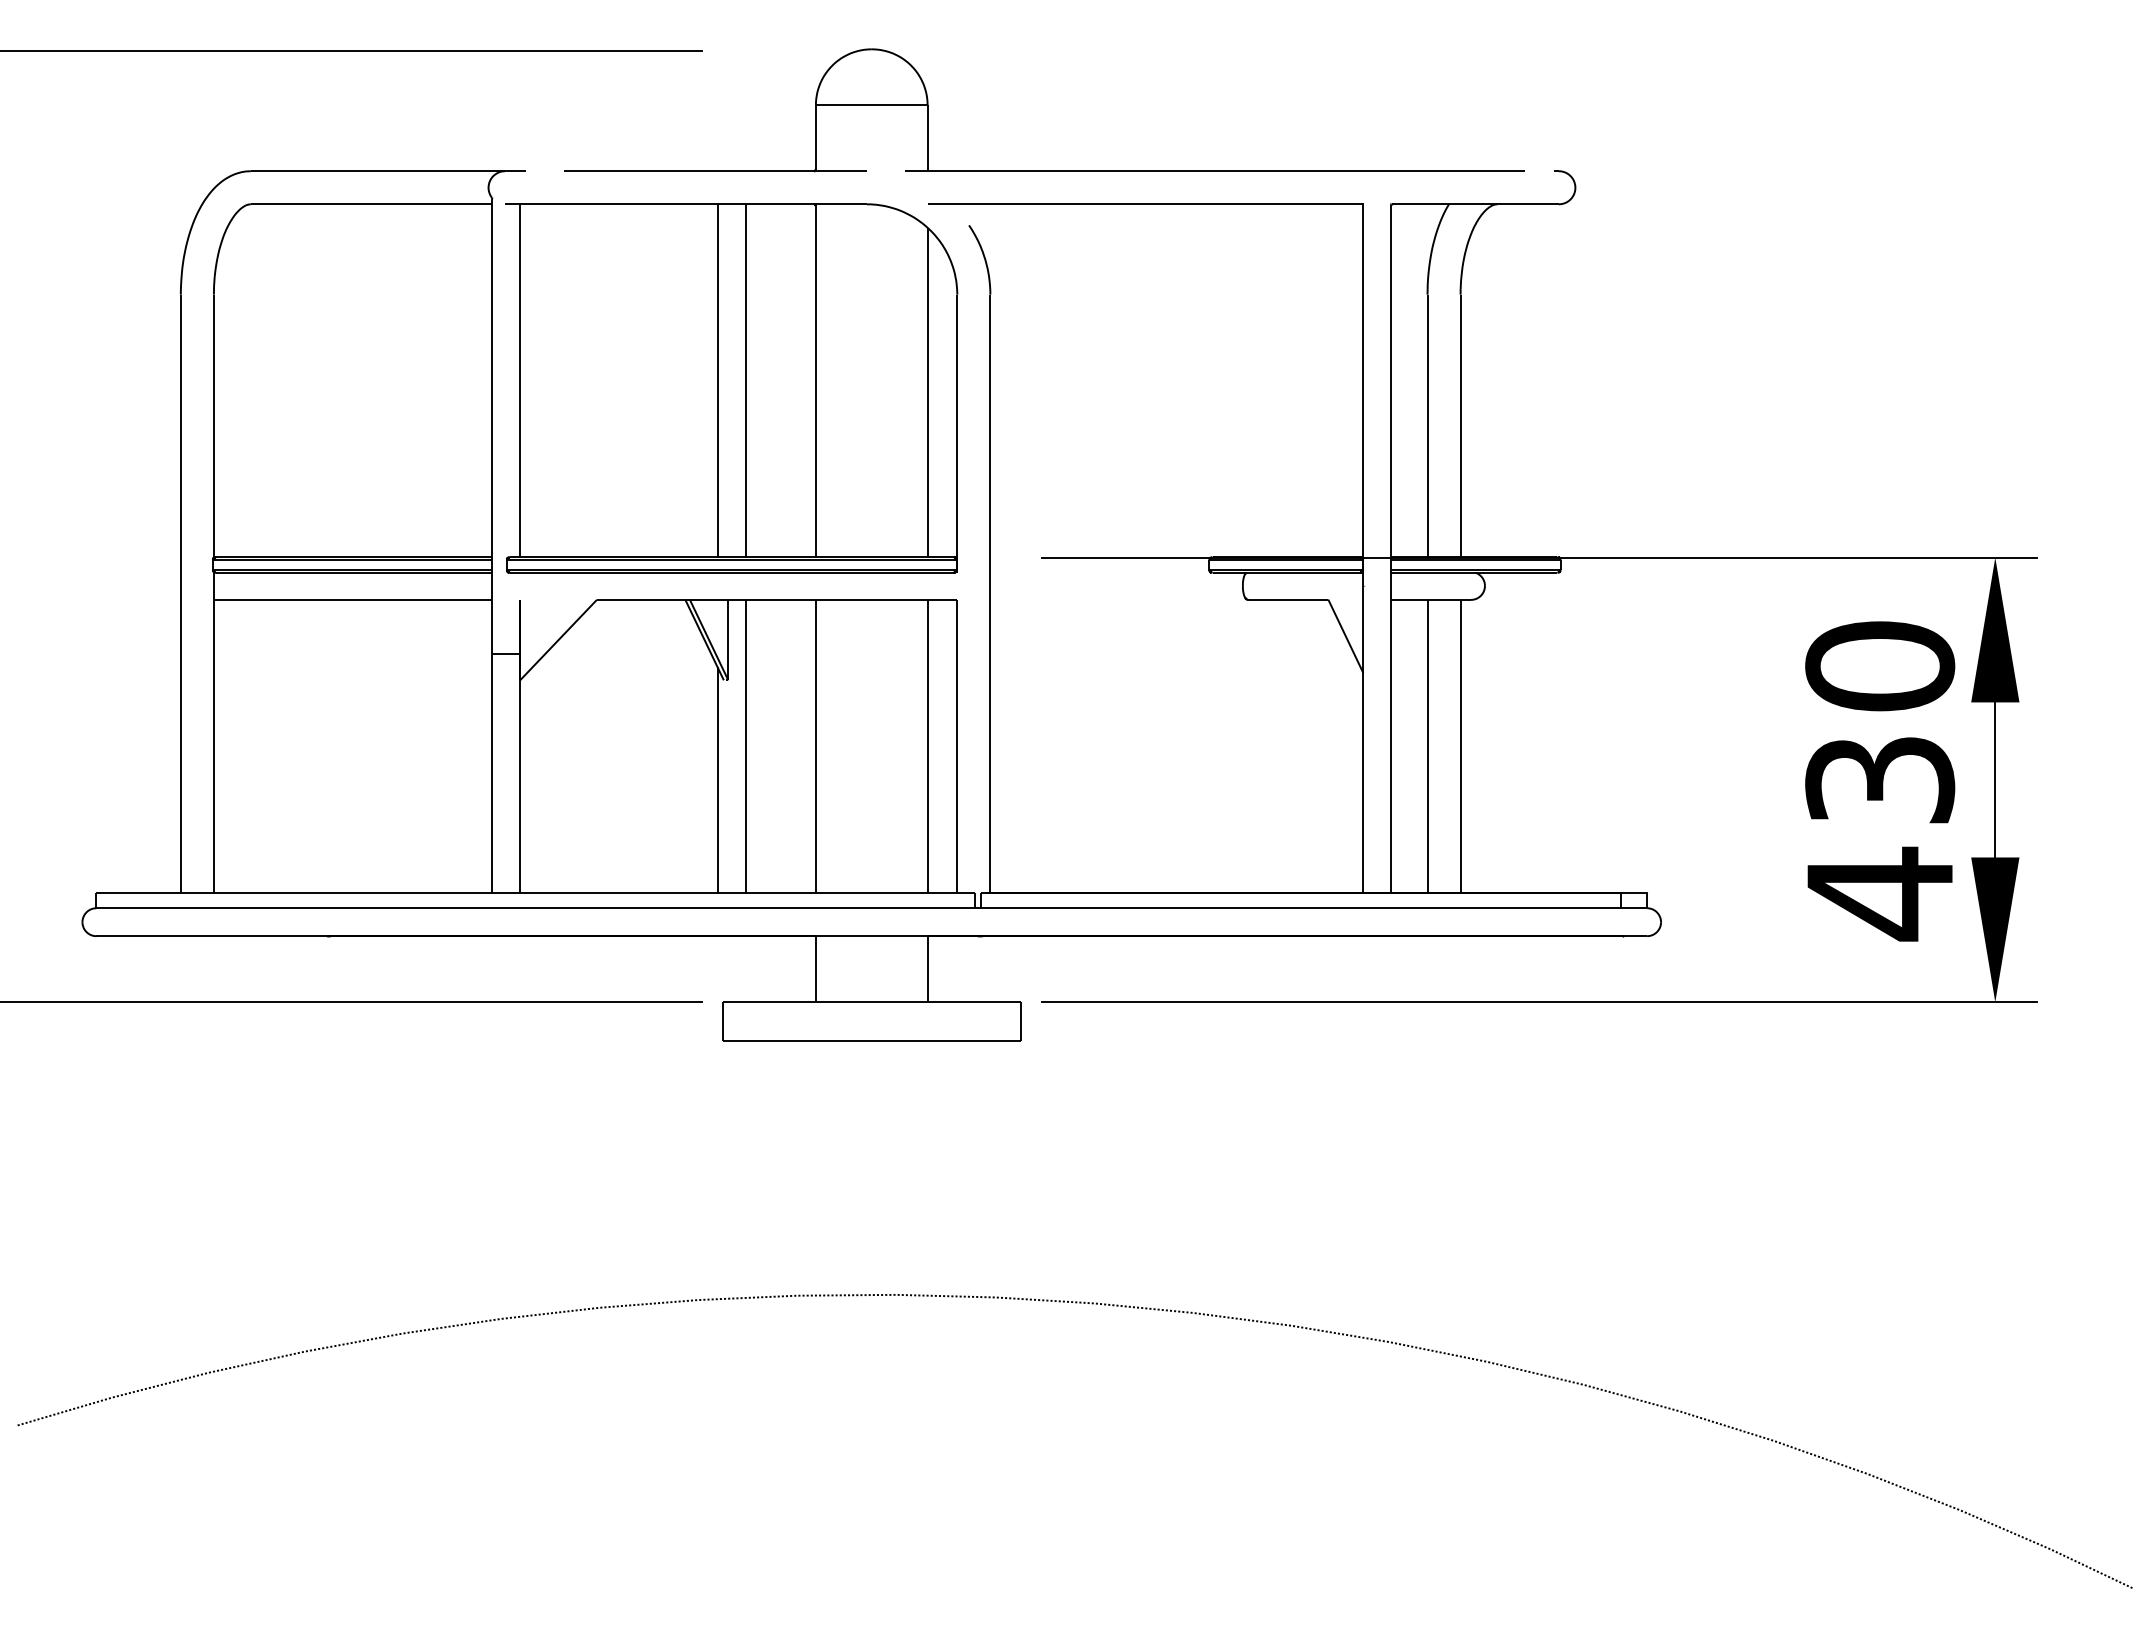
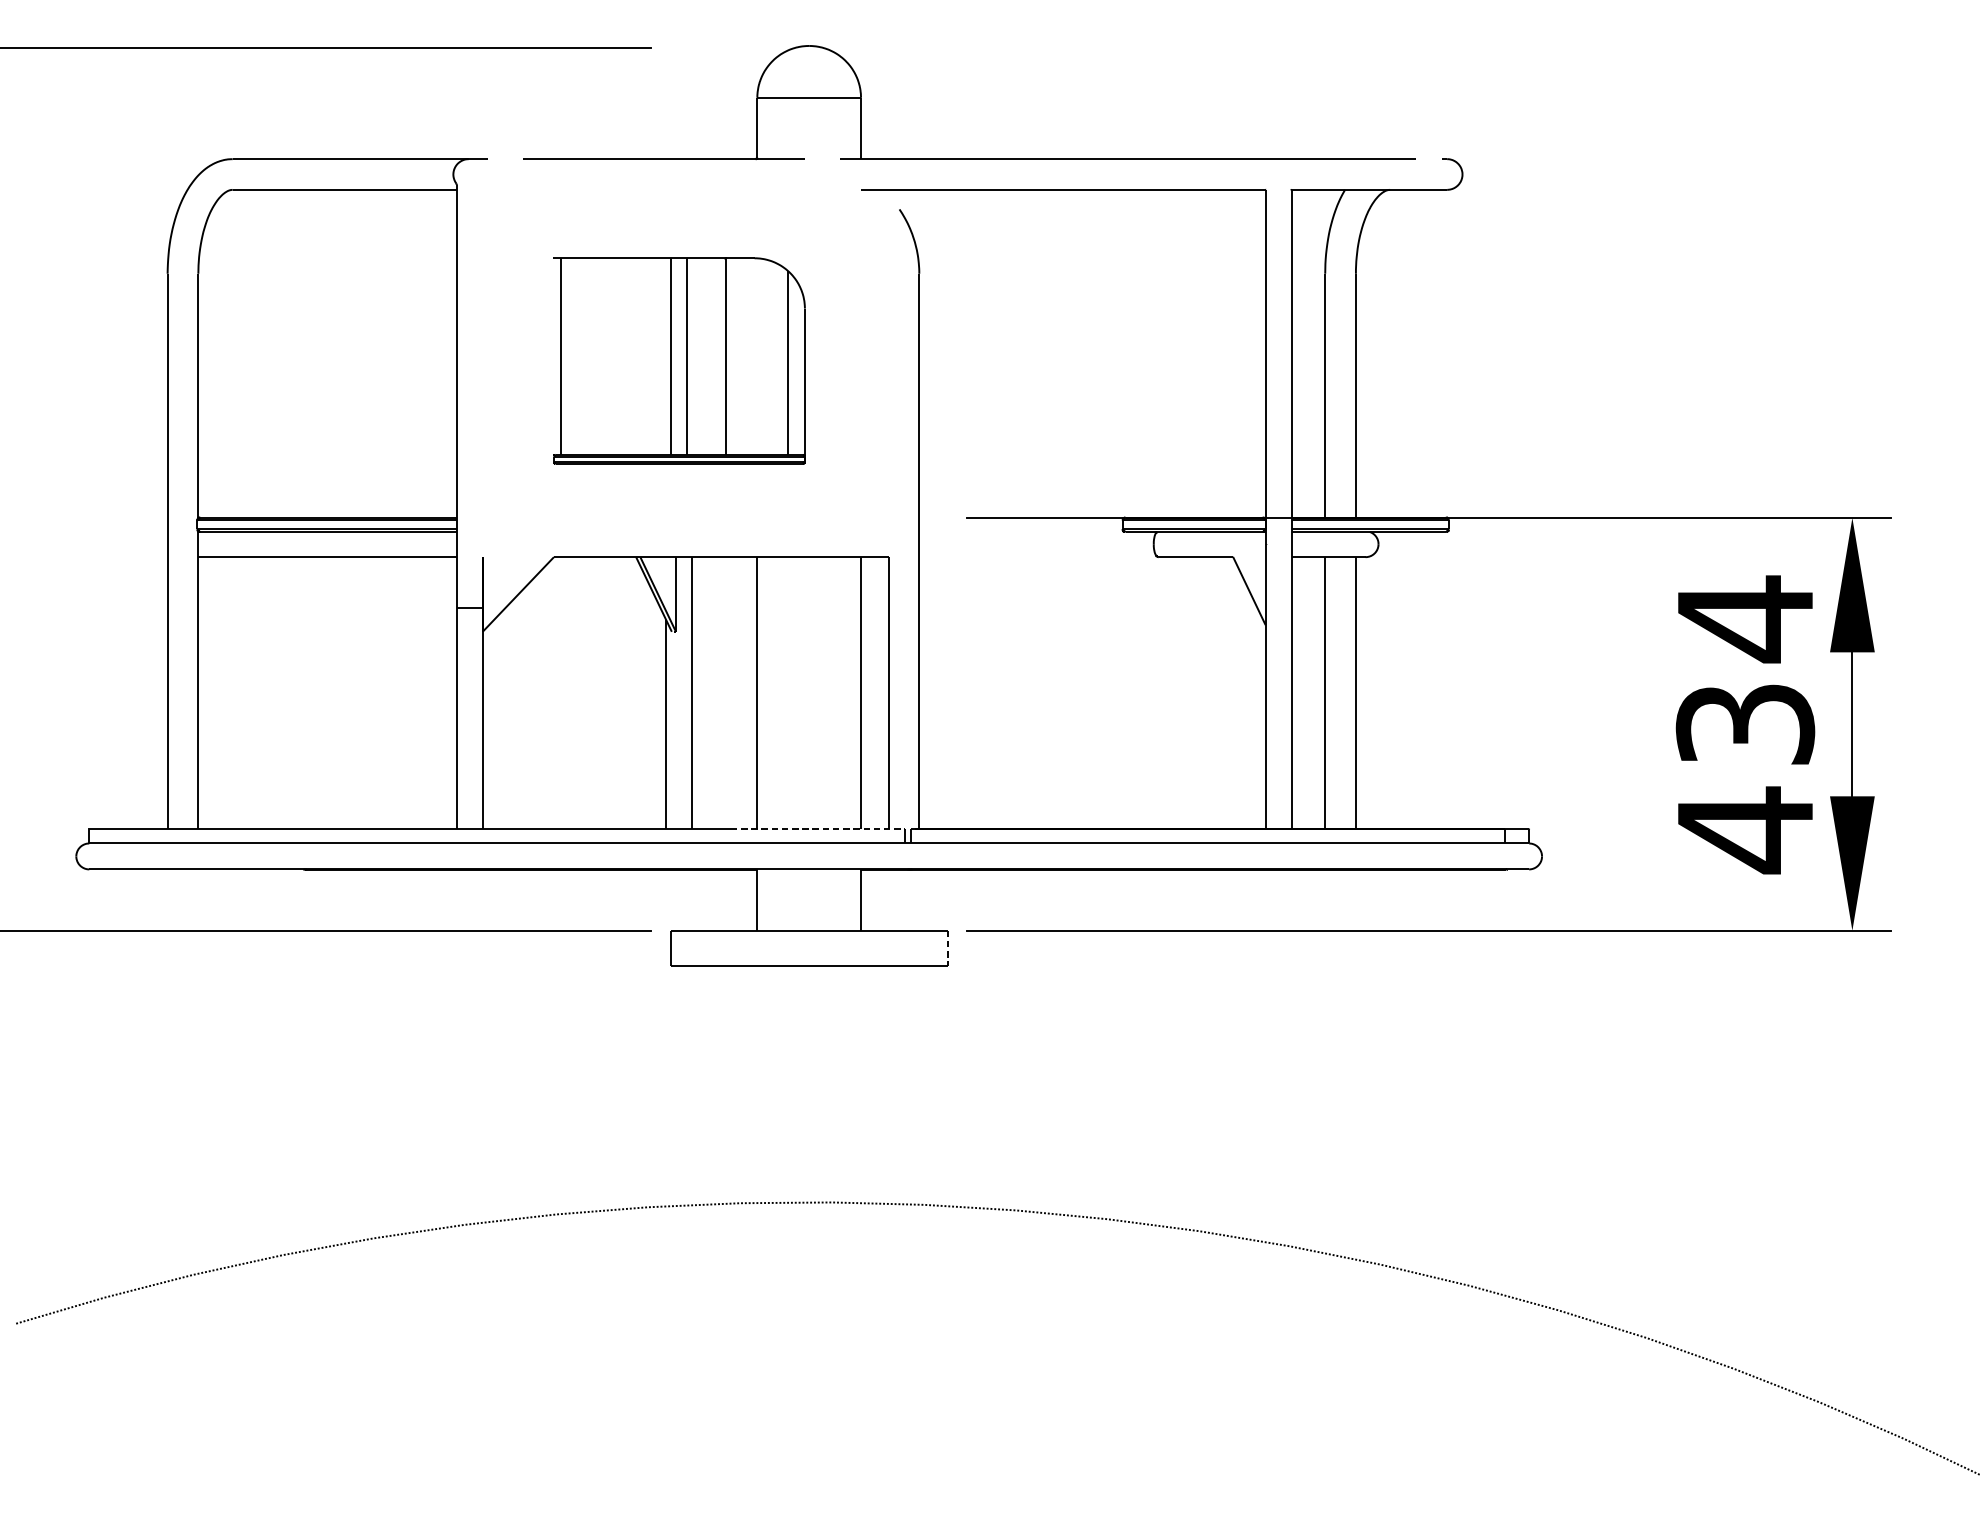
part: (731, 388) -> (678, 360), size x0.6
text: (1880, 666) -> (1745, 619), 430 -> 434
line: (881, 893) -> (818, 829), solid -> dashed
line: (1020, 1021) -> (947, 948), solid -> dashed

